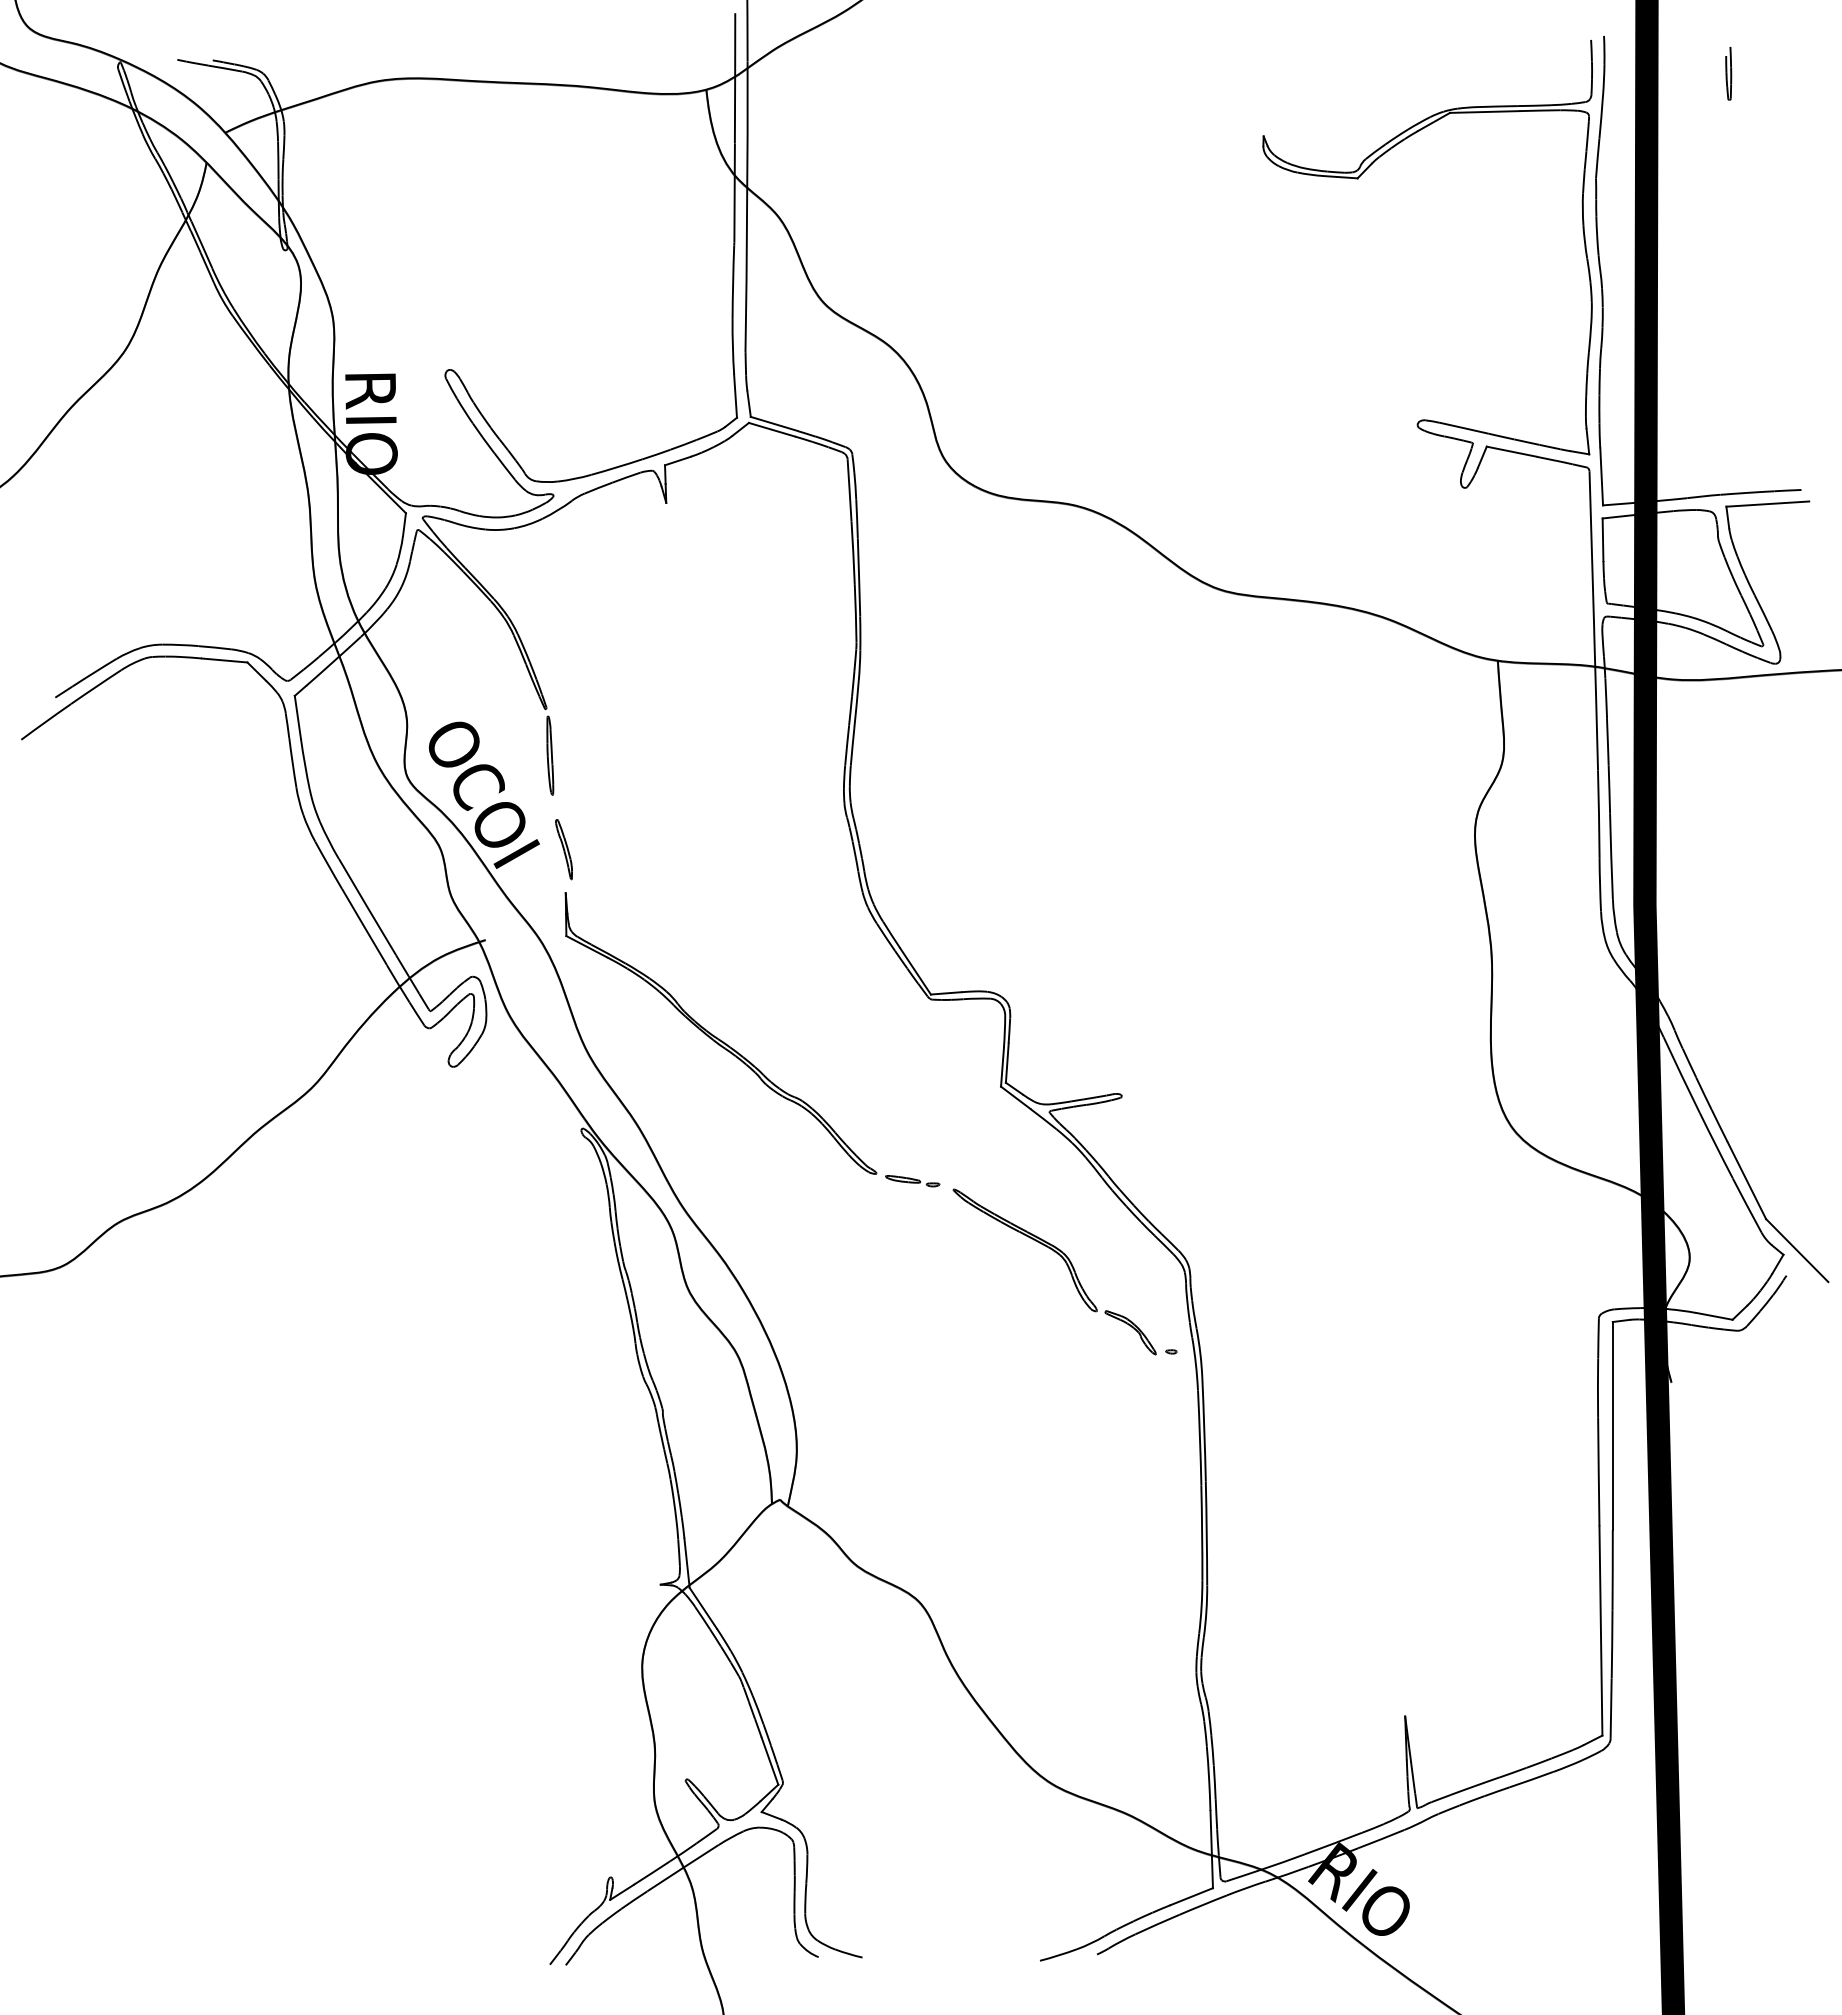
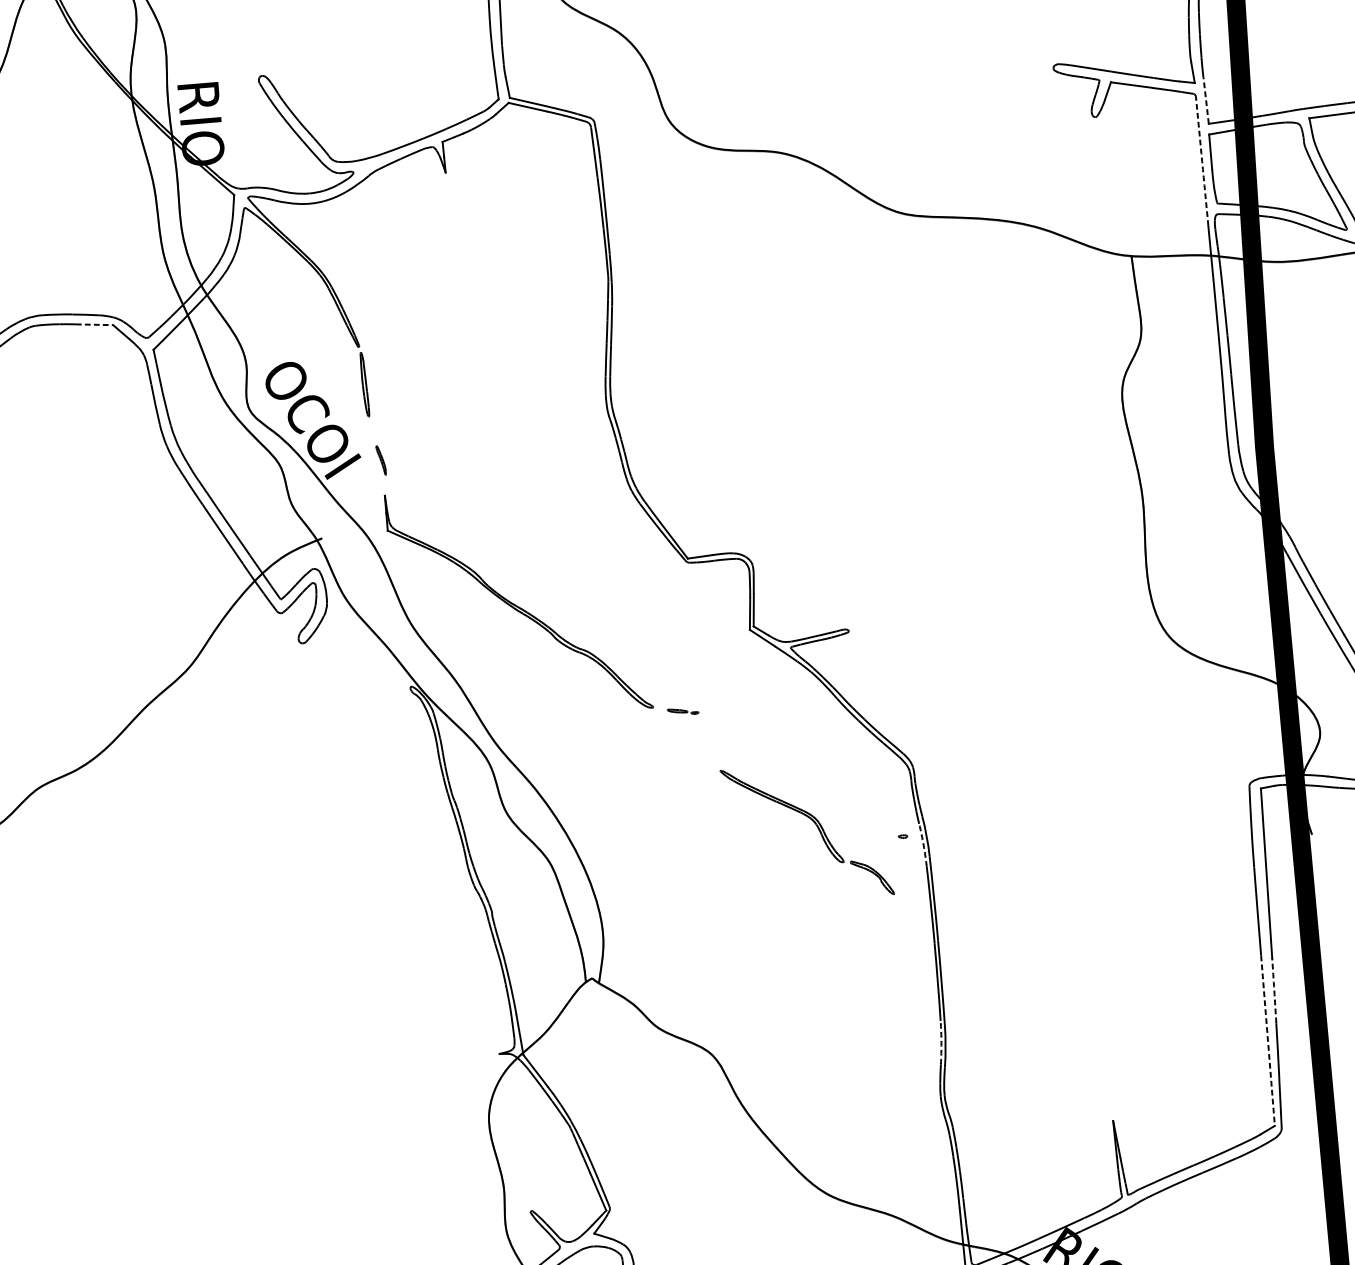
line: (1601, 476) -> (1206, 100), solid -> dashed
arc: (1591, 550) -> (1201, 161), solid -> dashed
line: (224, 660) -> (94, 324), solid -> dashed
part: (563, 849) -> (380, 460), size x0.6
part: (912, 1181) -> (682, 711), size x0.7
part: (1066, 1265) -> (816, 826), moved
arc: (1195, 1363) -> (923, 844), solid -> dashed
arc: (1612, 1570) -> (1274, 990), solid -> dashed
arc: (1201, 1606) -> (941, 1042), solid -> dashed
line: (1600, 1630) -> (1267, 1040), solid -> dashed

